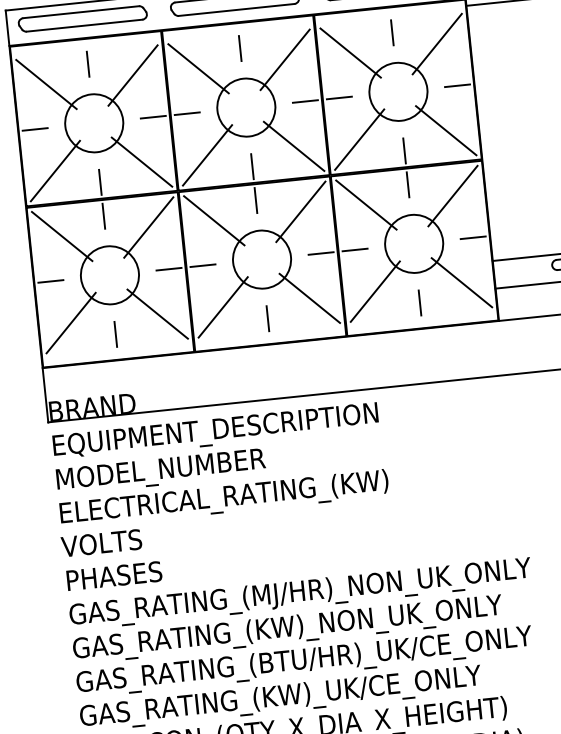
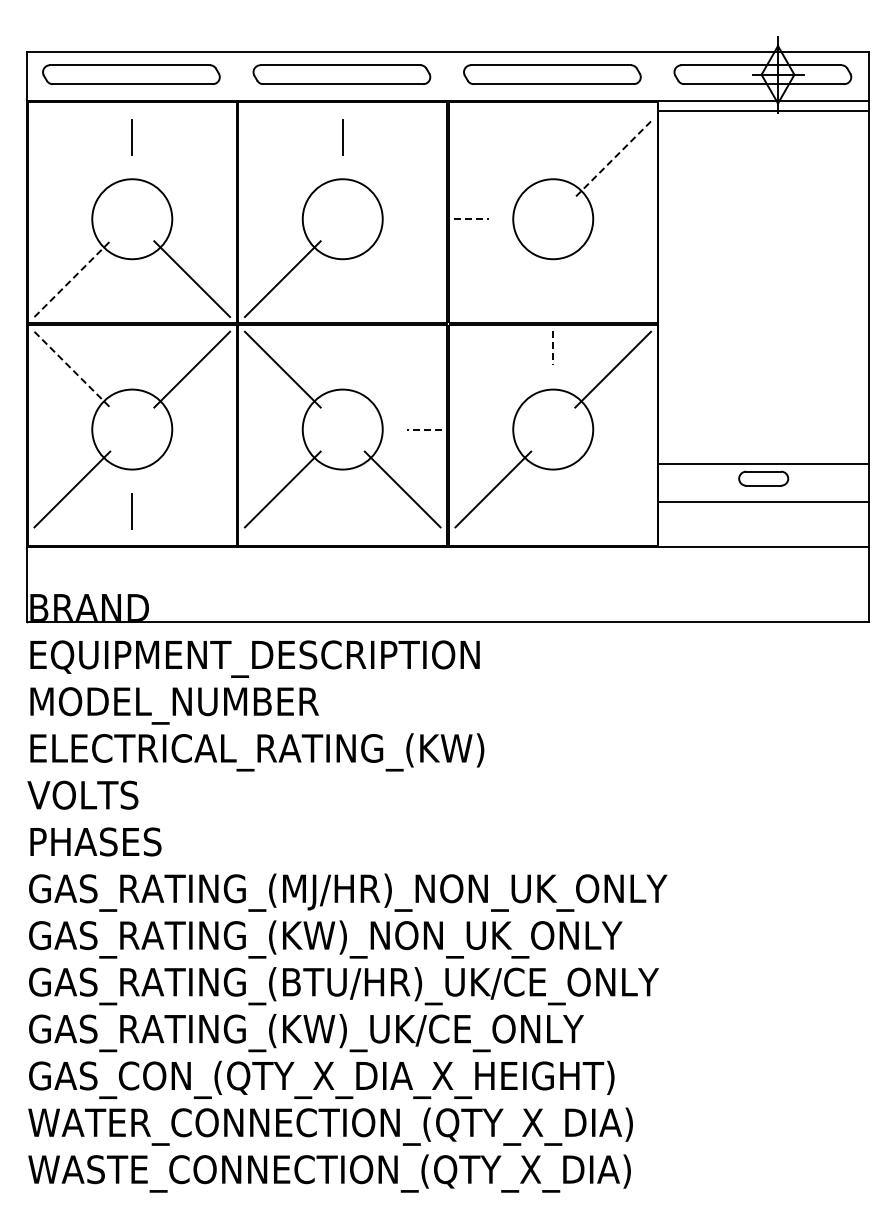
line: (391, 32) -> (552, 137), removed
line: (437, 44) -> (613, 159), solid -> dashed
line: (350, 53) -> (493, 159), removed
line: (285, 59) -> (402, 159), removed
line: (198, 68) -> (282, 159), removed
line: (133, 75) -> (192, 159), removed
line: (46, 84) -> (72, 159), removed
line: (457, 86) -> (634, 219), removed
line: (339, 98) -> (471, 219), solid -> dashed
line: (305, 101) -> (424, 219), removed
line: (186, 113) -> (260, 219), removed
line: (152, 117) -> (213, 219), removed
line: (35, 129) -> (50, 219), removed
line: (446, 130) -> (613, 279), removed
line: (359, 139) -> (493, 279), removed
line: (294, 146) -> (402, 279), removed
line: (404, 150) -> (553, 300), removed
line: (252, 166) -> (342, 300), removed
line: (55, 171) -> (72, 279), solid -> dashed
line: (100, 182) -> (132, 300), removed
line: (408, 185) -> (553, 348), solid -> dashed
line: (255, 200) -> (342, 347), removed
line: (366, 204) -> (493, 369), removed
line: (300, 211) -> (402, 369), removed
line: (103, 215) -> (132, 347), removed
line: (62, 236) -> (72, 369), solid -> dashed
line: (472, 237) -> (634, 429), removed
line: (355, 249) -> (471, 429), removed
line: (321, 253) -> (424, 429), solid -> dashed
line: (202, 265) -> (260, 429), removed
line: (168, 269) -> (213, 429), removed
line: (50, 281) -> (50, 429), removed
line: (462, 282) -> (613, 489), removed
line: (419, 303) -> (552, 511), removed
line: (157, 314) -> (192, 489), removed
line: (267, 318) -> (342, 511), removed

